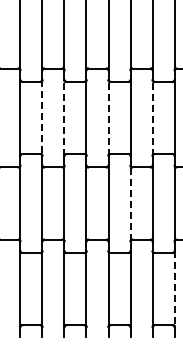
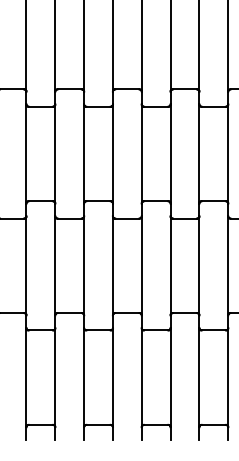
line: (42, 117) -> (55, 153), dashed -> solid
line: (64, 117) -> (84, 153), dashed -> solid
line: (108, 117) -> (141, 153), dashed -> solid
line: (152, 117) -> (199, 153), dashed -> solid
line: (130, 203) -> (170, 265), dashed -> solid
line: (174, 289) -> (227, 378), dashed -> solid

